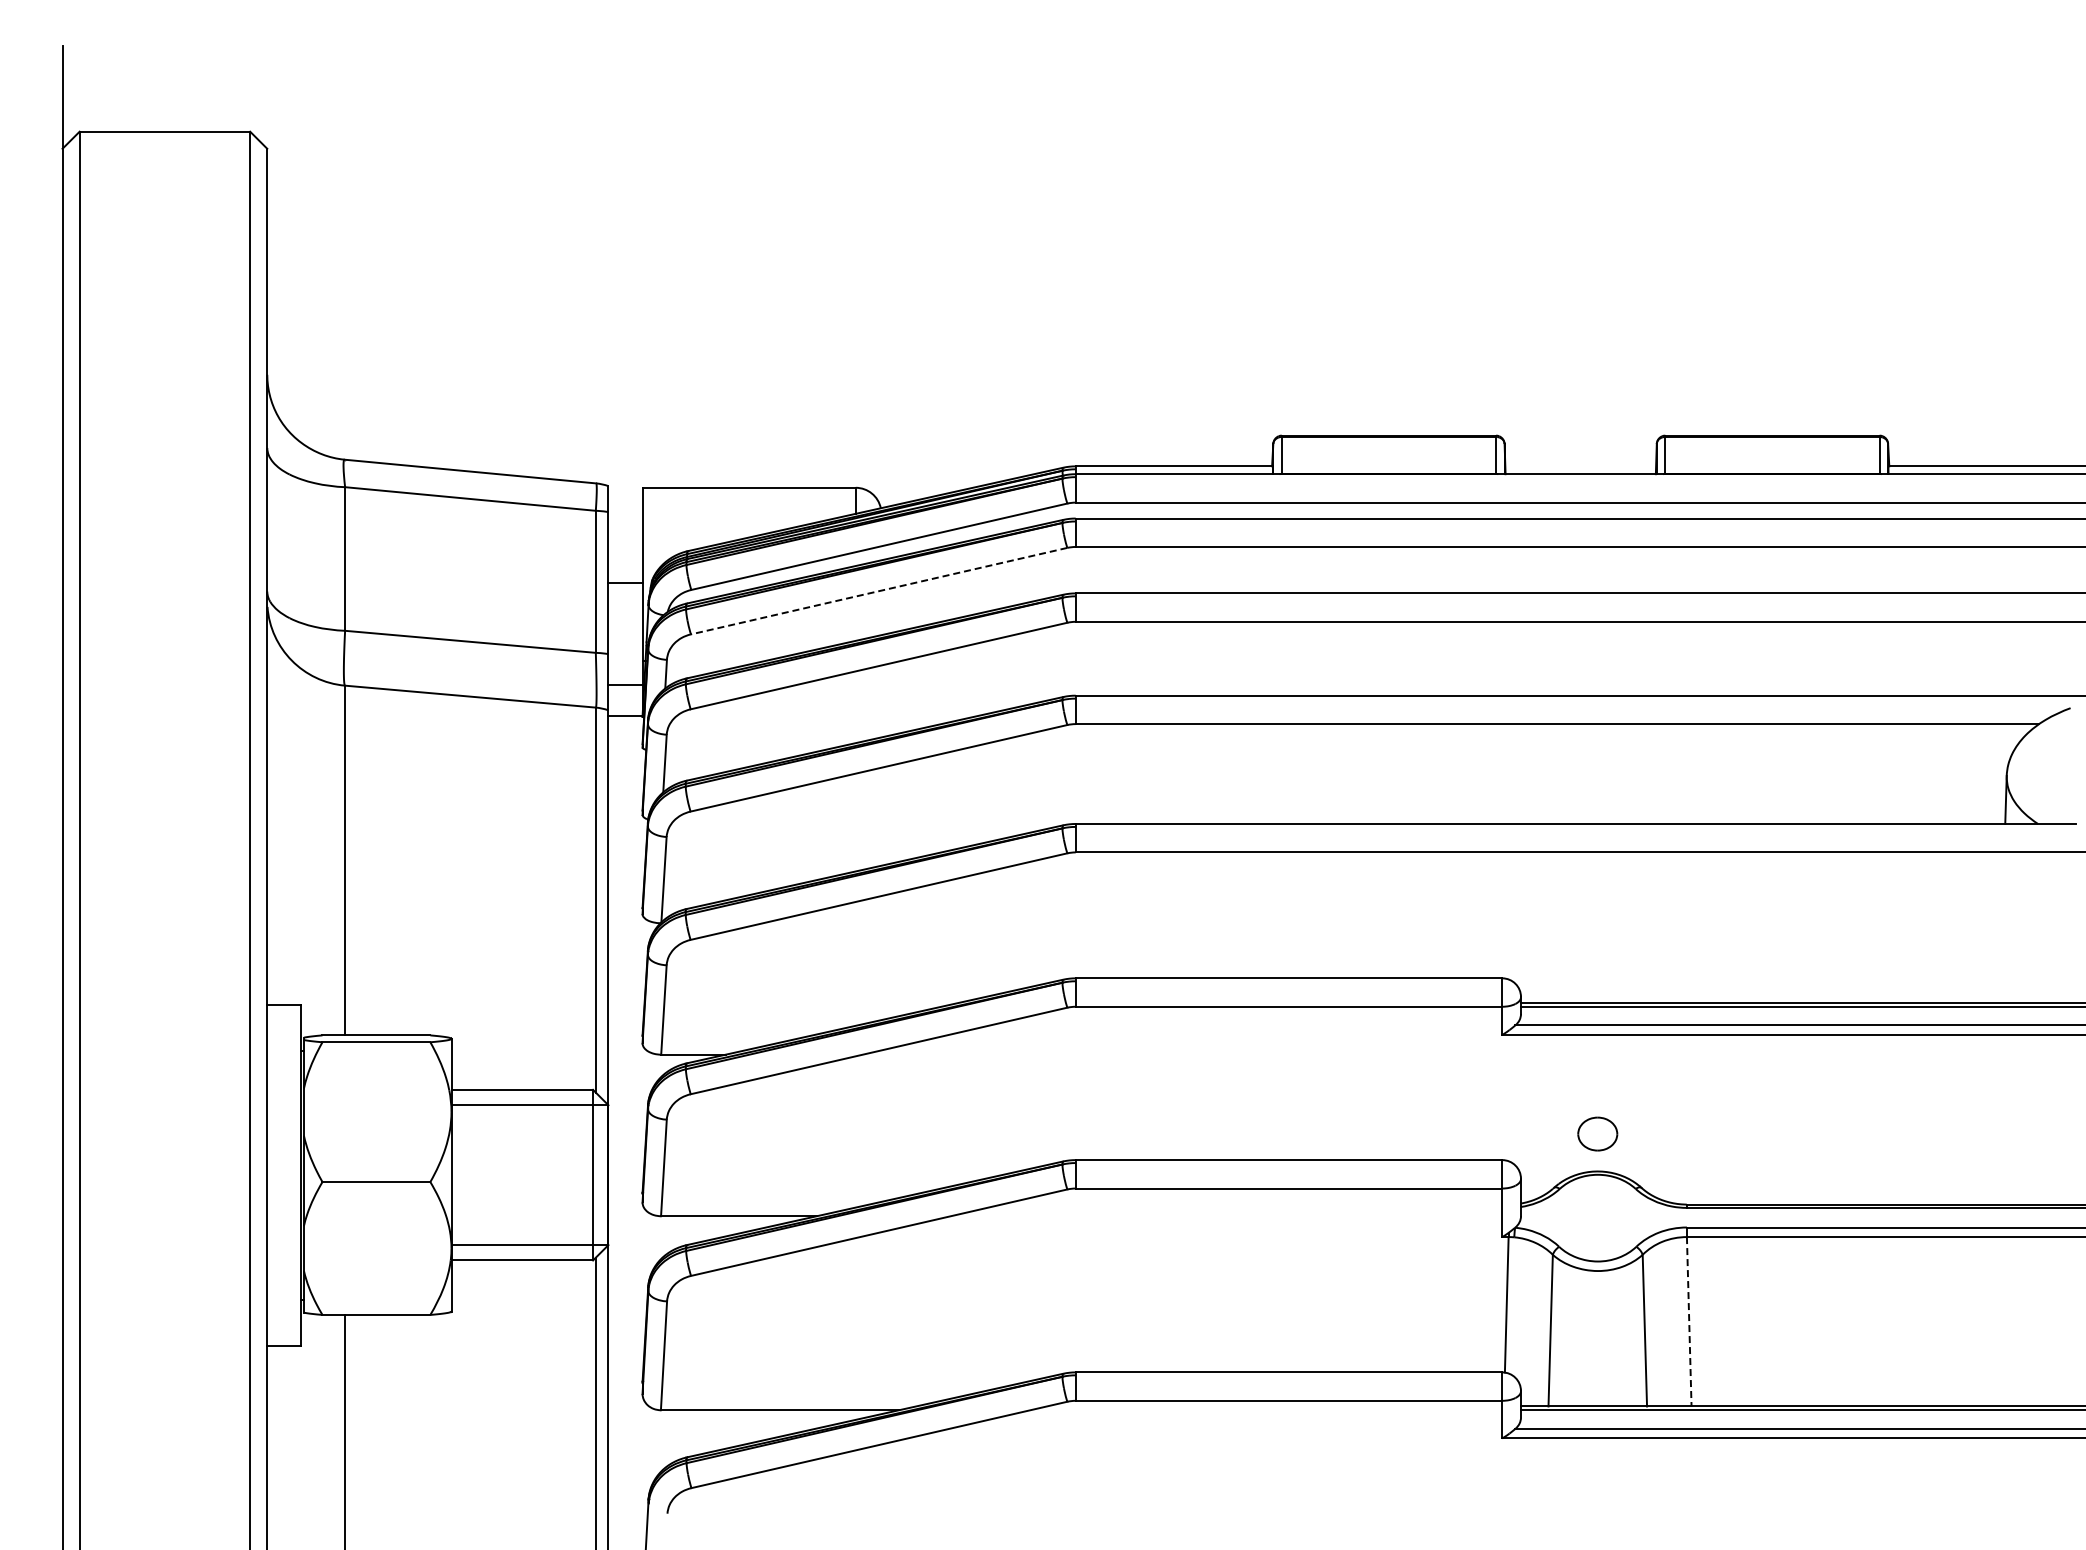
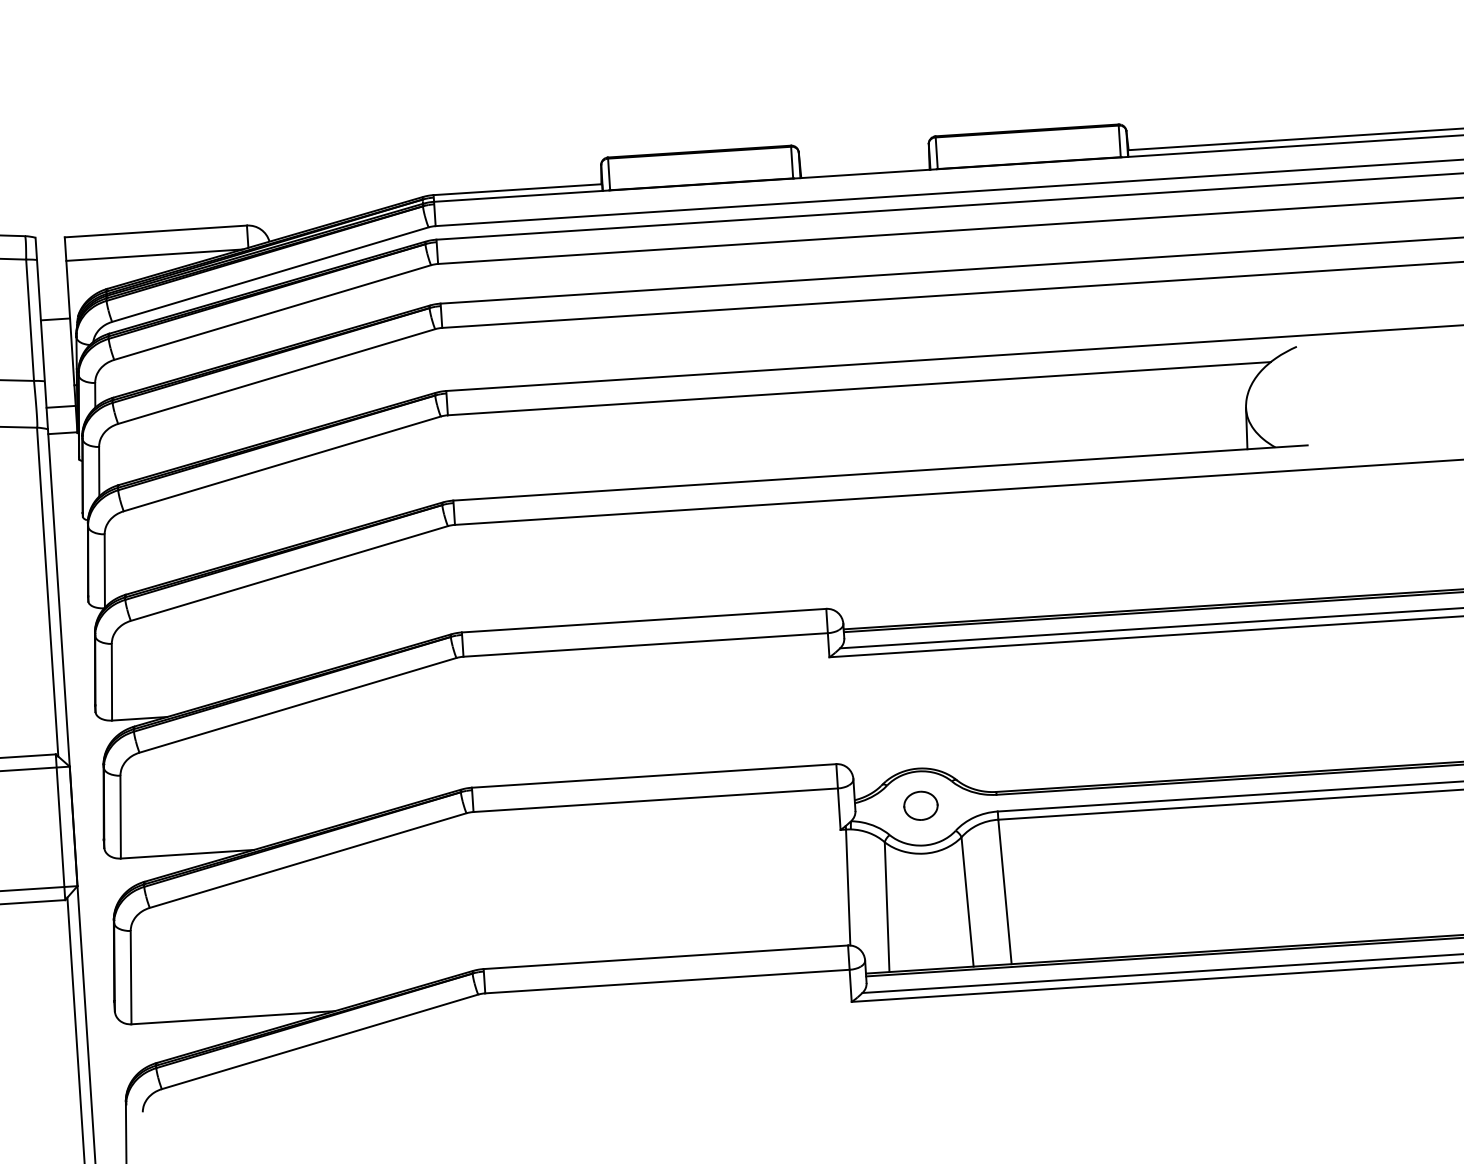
line: (745, 515) -> (154, 255), added
line: (878, 591) -> (272, 312), dashed -> solid
part: (1597, 1133) -> (920, 805), moved
line: (1689, 1321) -> (1005, 891), dashed -> solid

